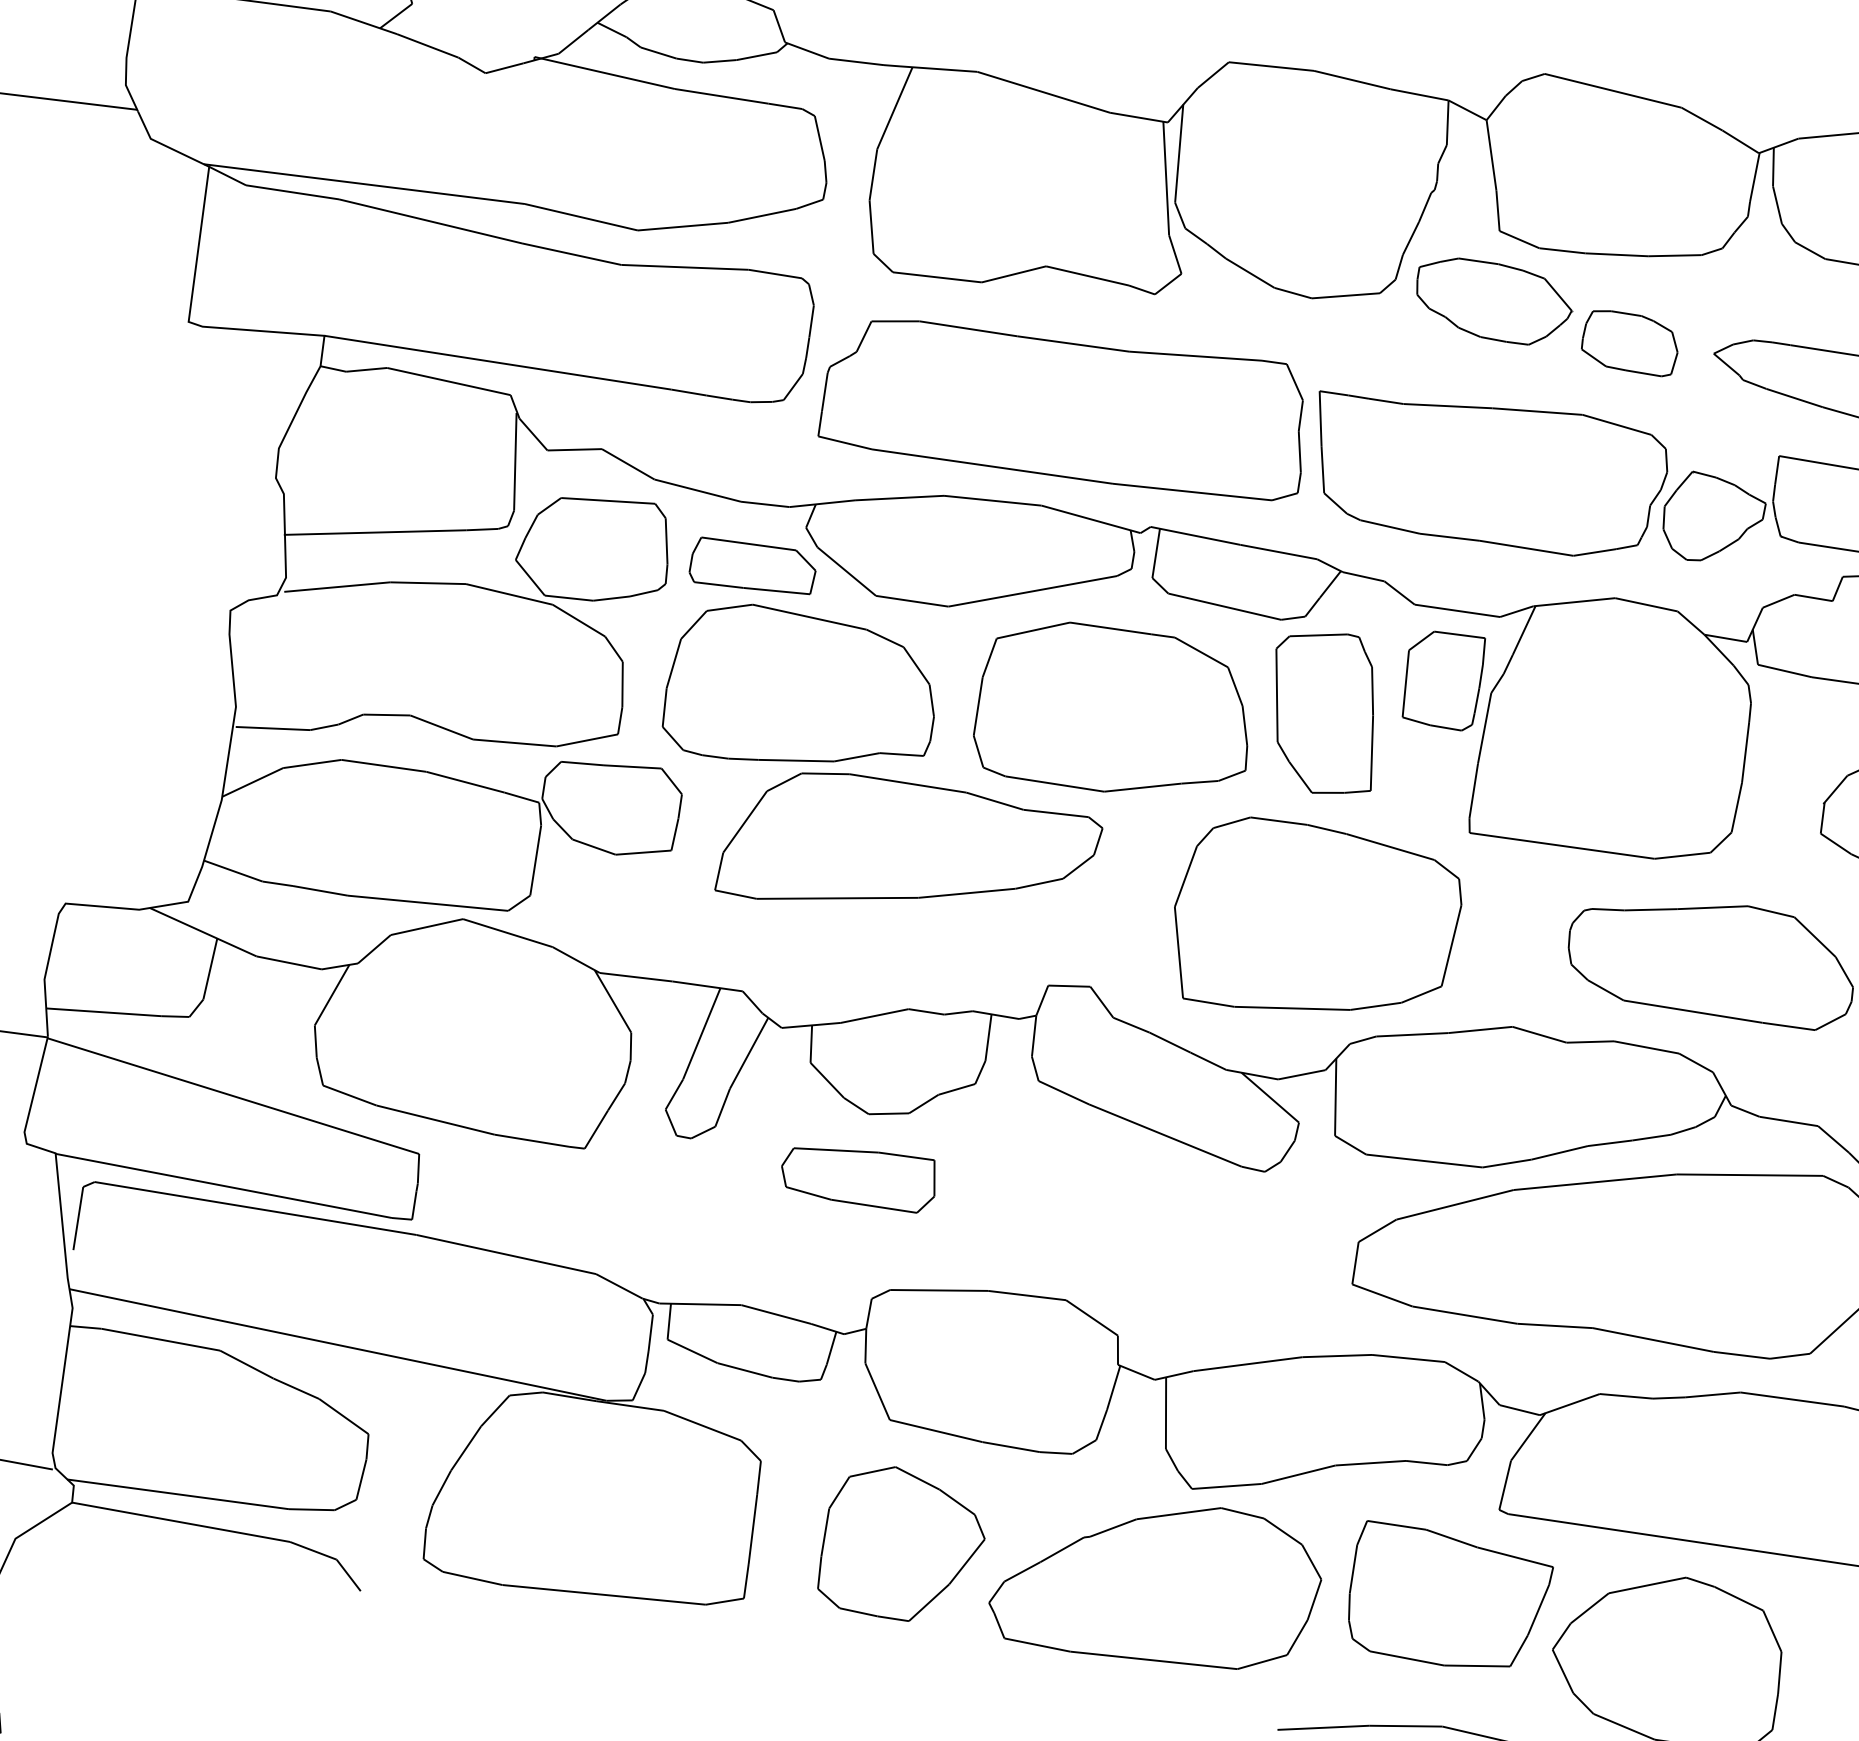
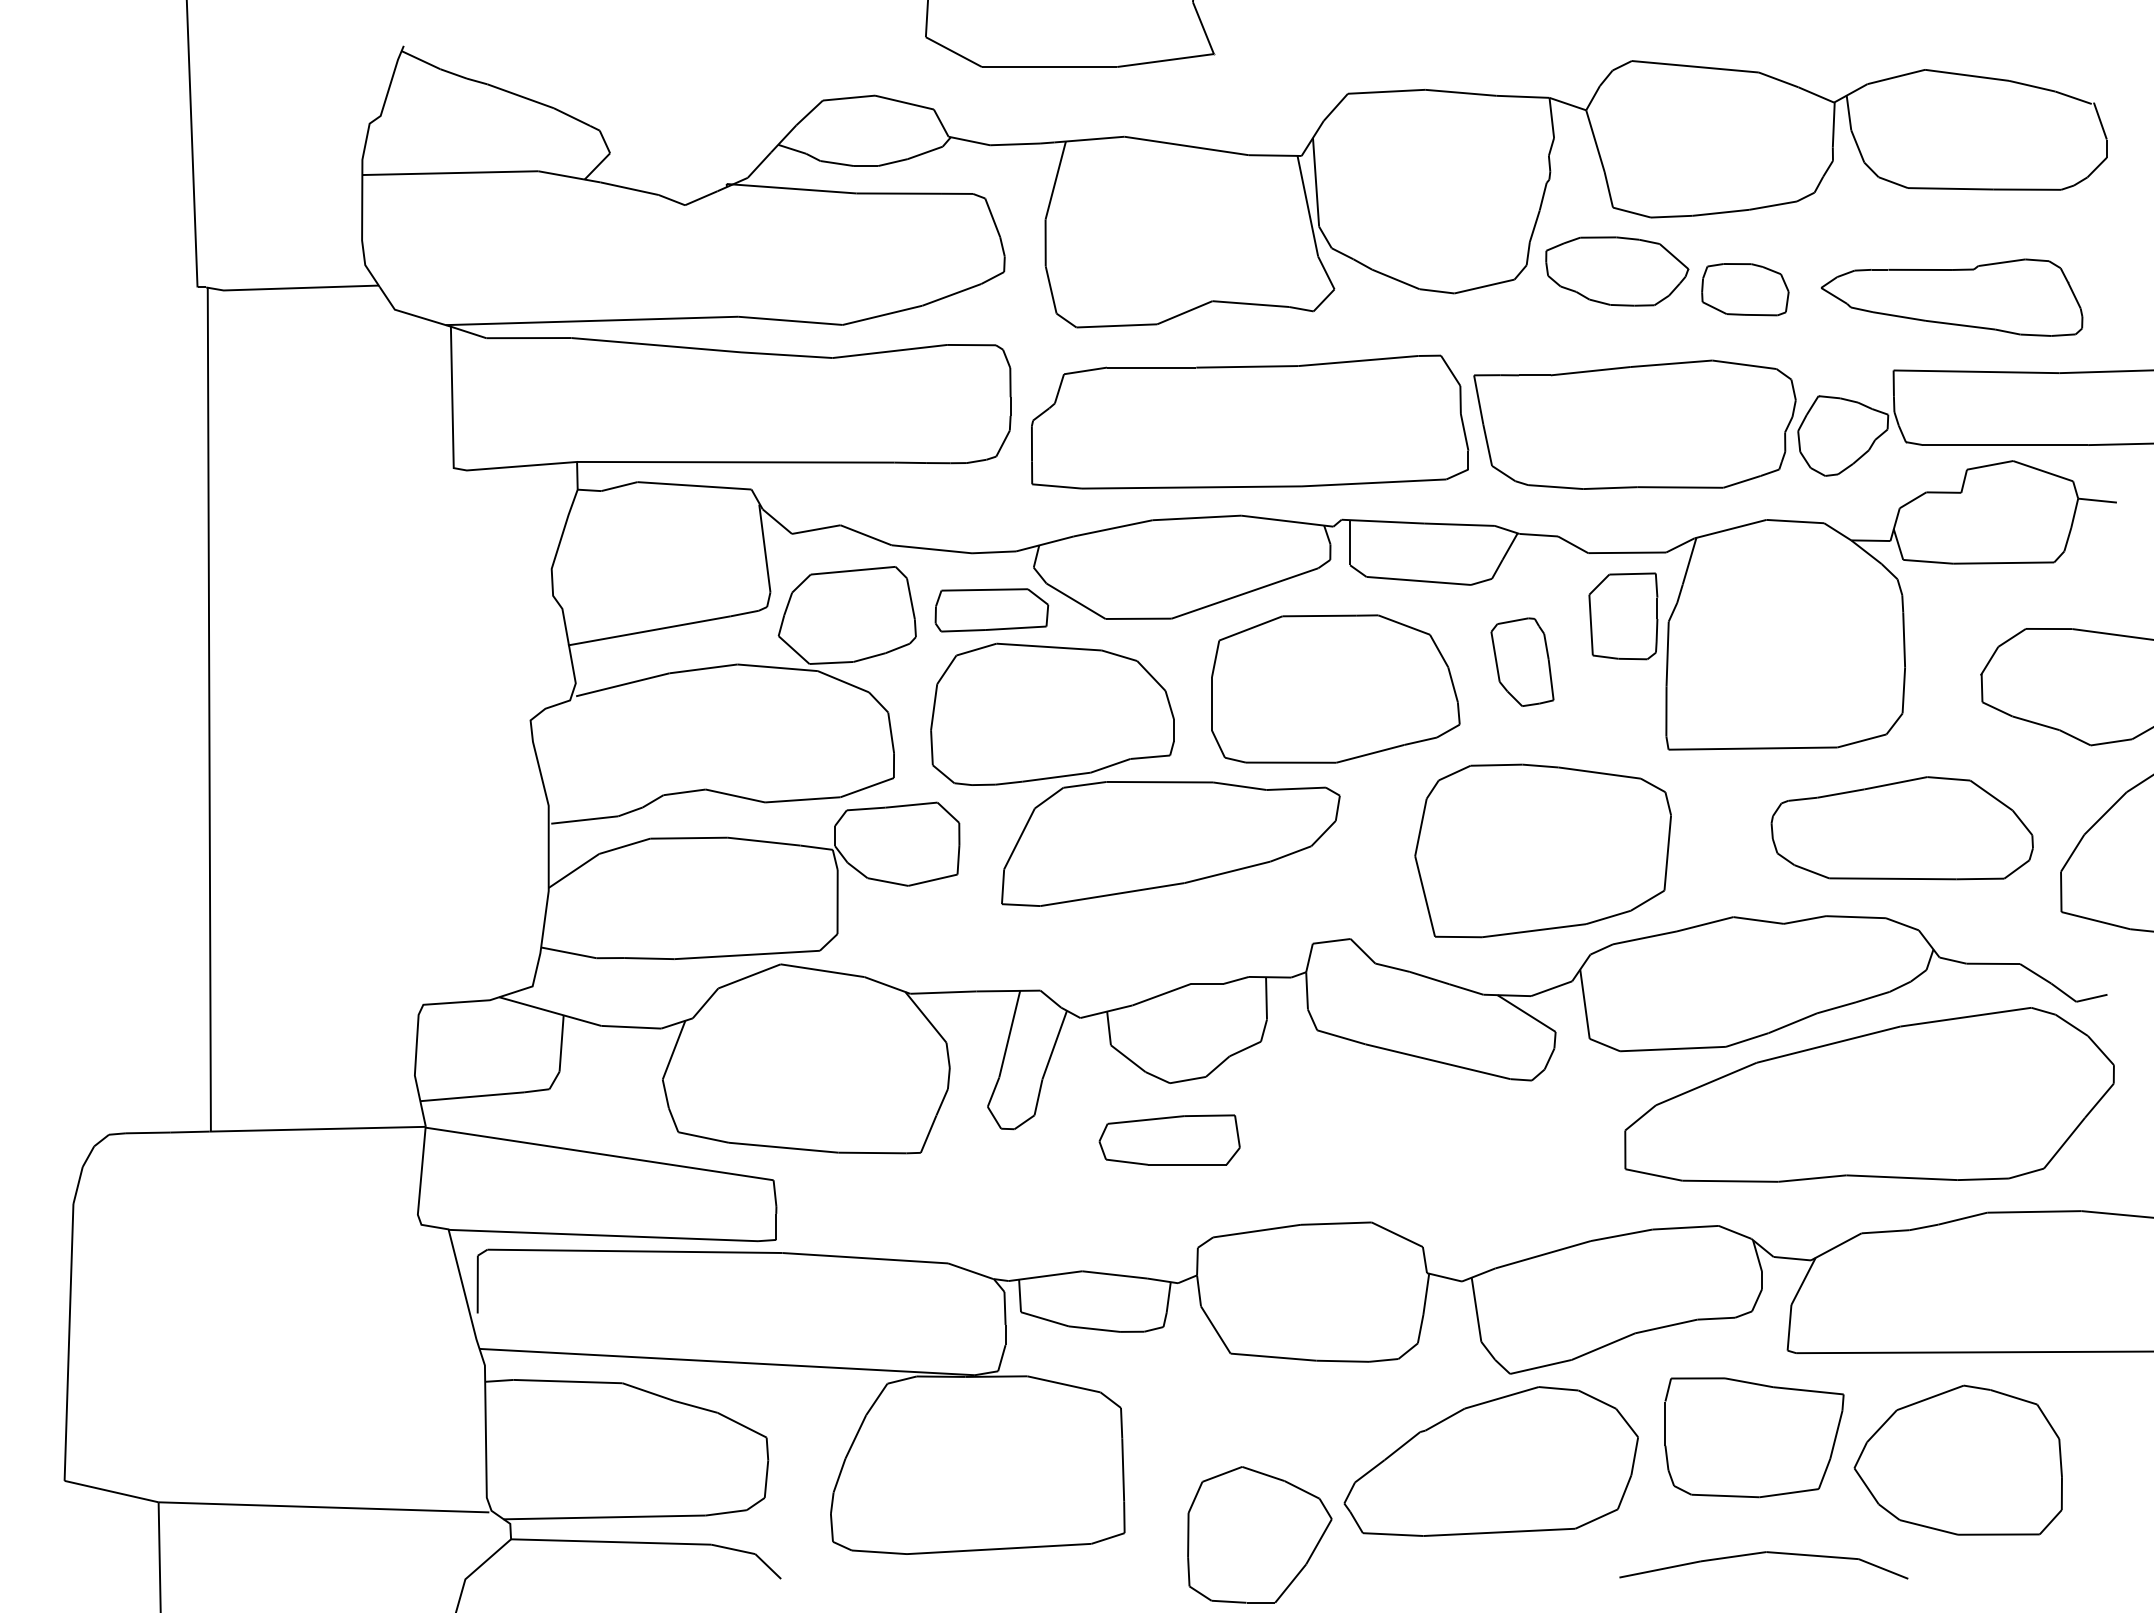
part: (1324, 713) -> (1522, 662), size x0.6
part: (903, 1543) -> (1259, 1534), moved

